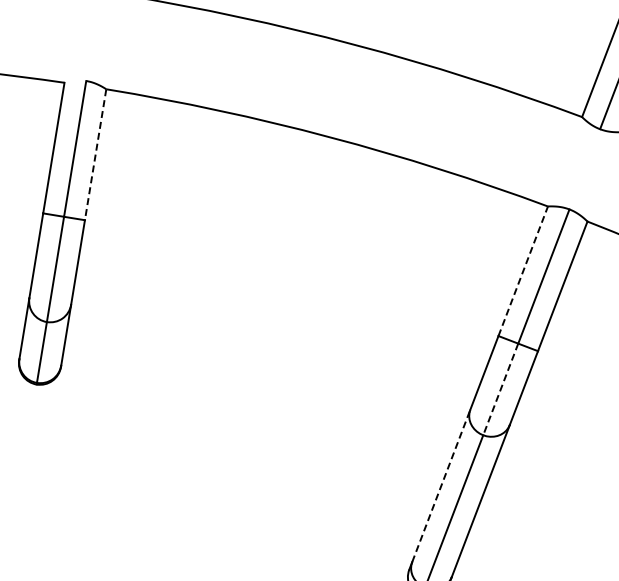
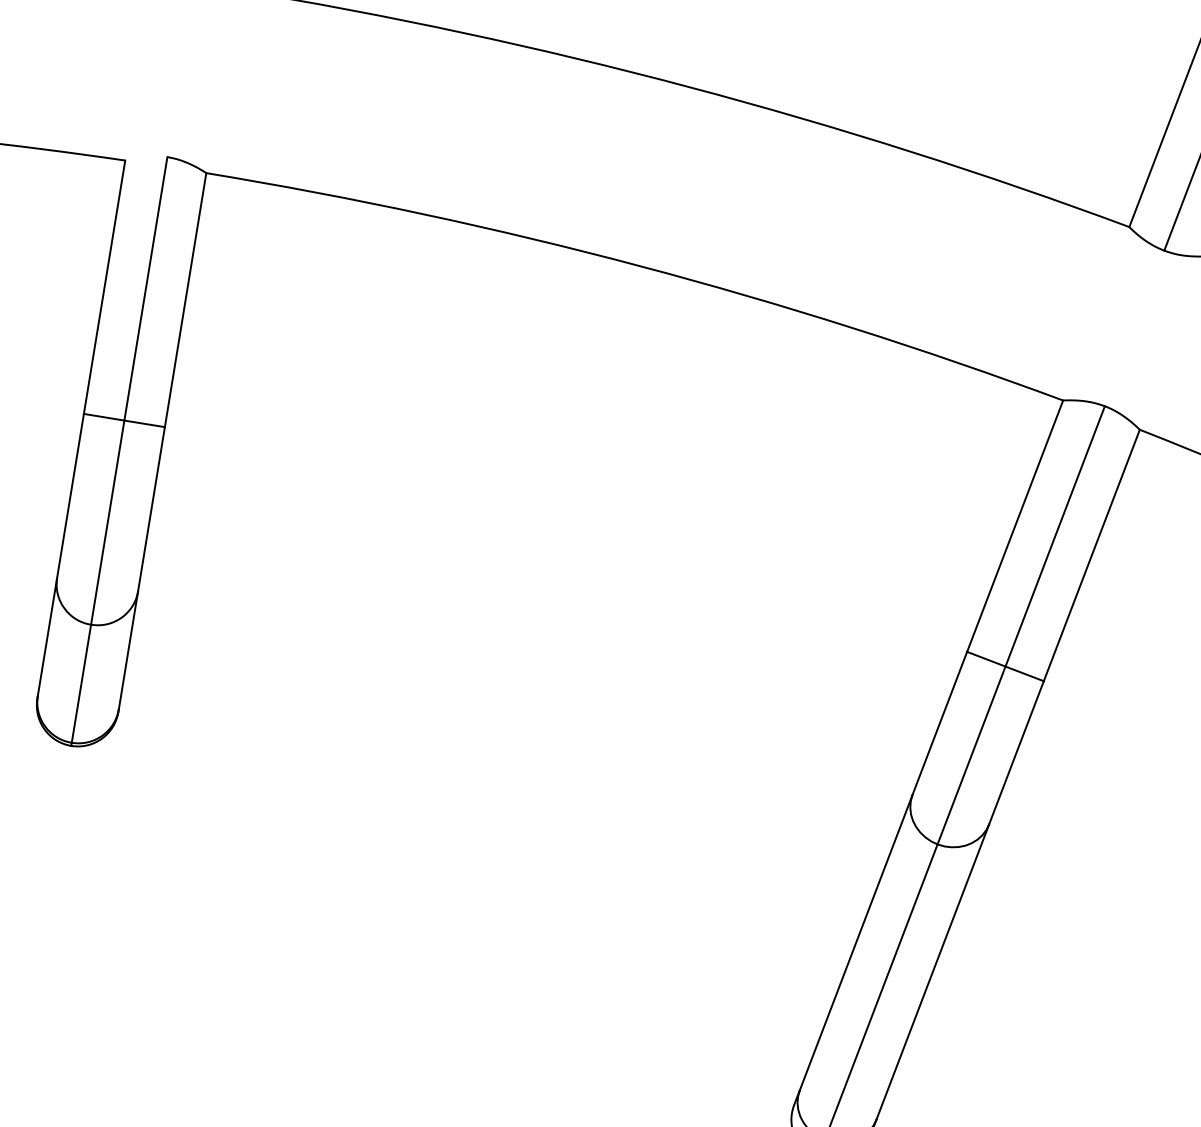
line: (95, 155) -> (185, 301), dashed -> solid
line: (523, 270) -> (1015, 524), dashed -> solid
line: (500, 389) -> (971, 755), dashed -> solid
line: (441, 485) -> (856, 941), dashed -> solid

